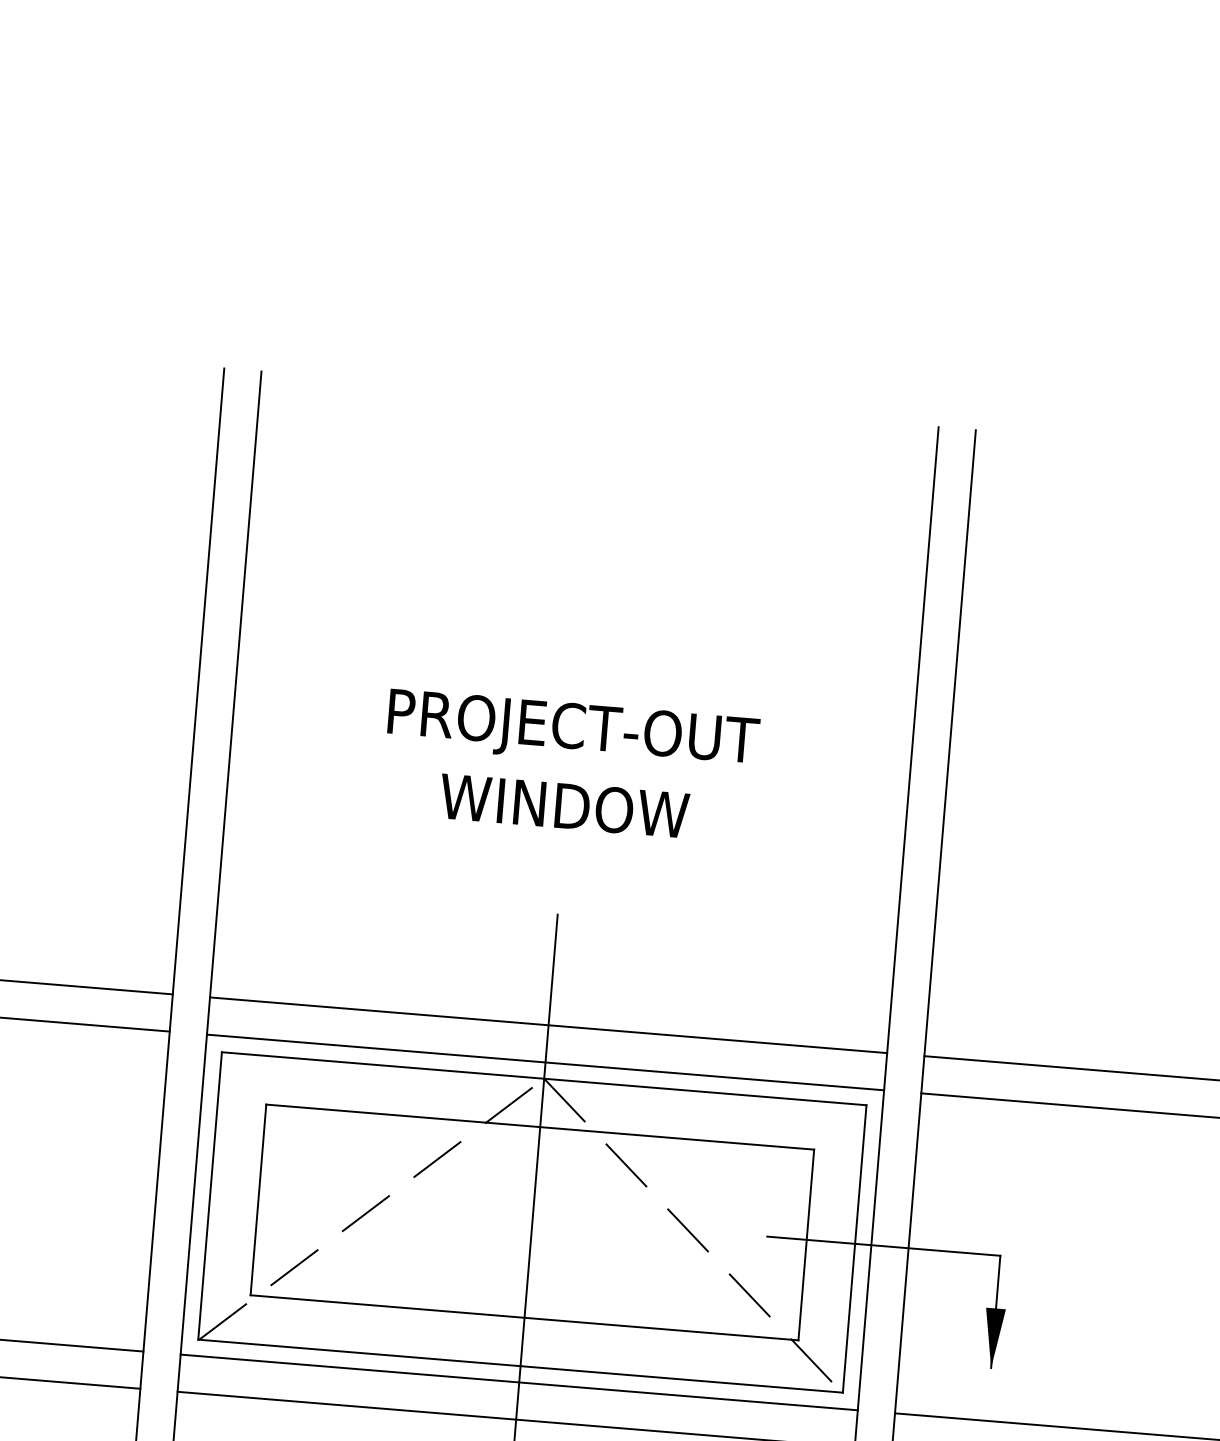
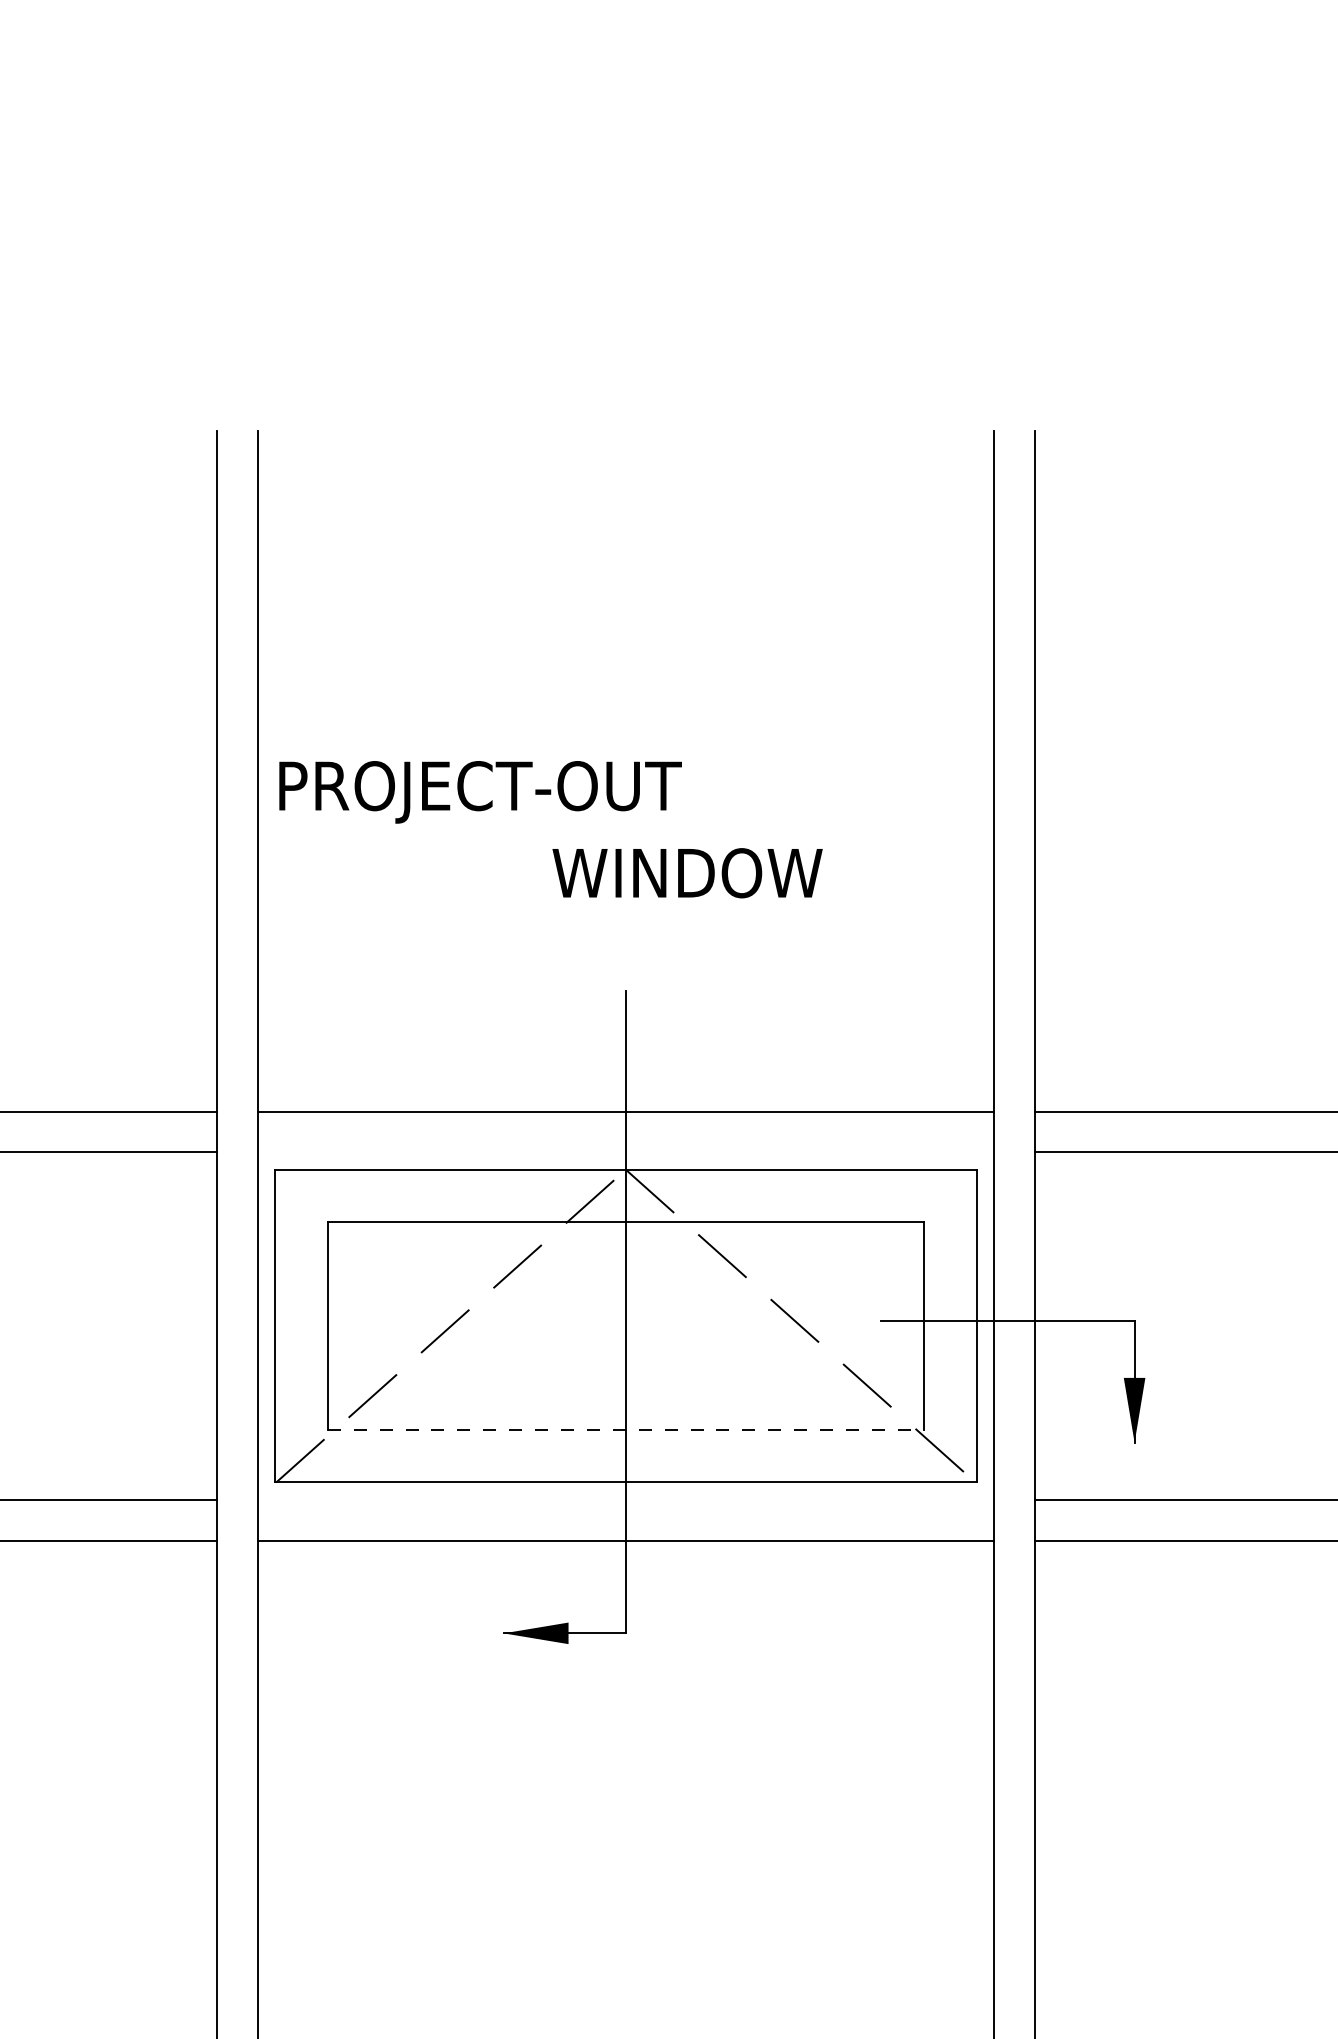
text: (573, 732) -> (480, 792), moved
text: (564, 806) -> (687, 873), moved
line: (545, 1062) -> (625, 1152), removed
line: (525, 1317) -> (626, 1429), solid -> dashed
line: (518, 1382) -> (625, 1500), removed

